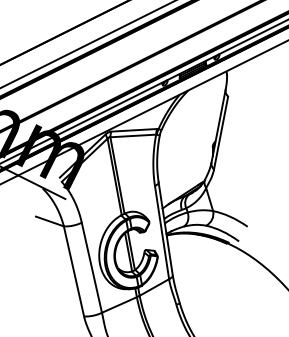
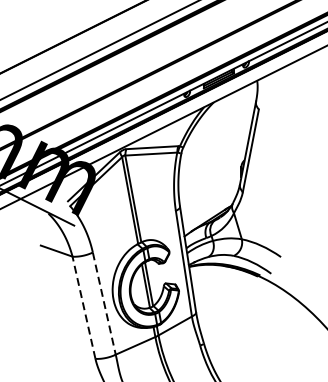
line: (91, 268) -> (103, 304), solid -> dashed
line: (73, 270) -> (83, 306), solid -> dashed

